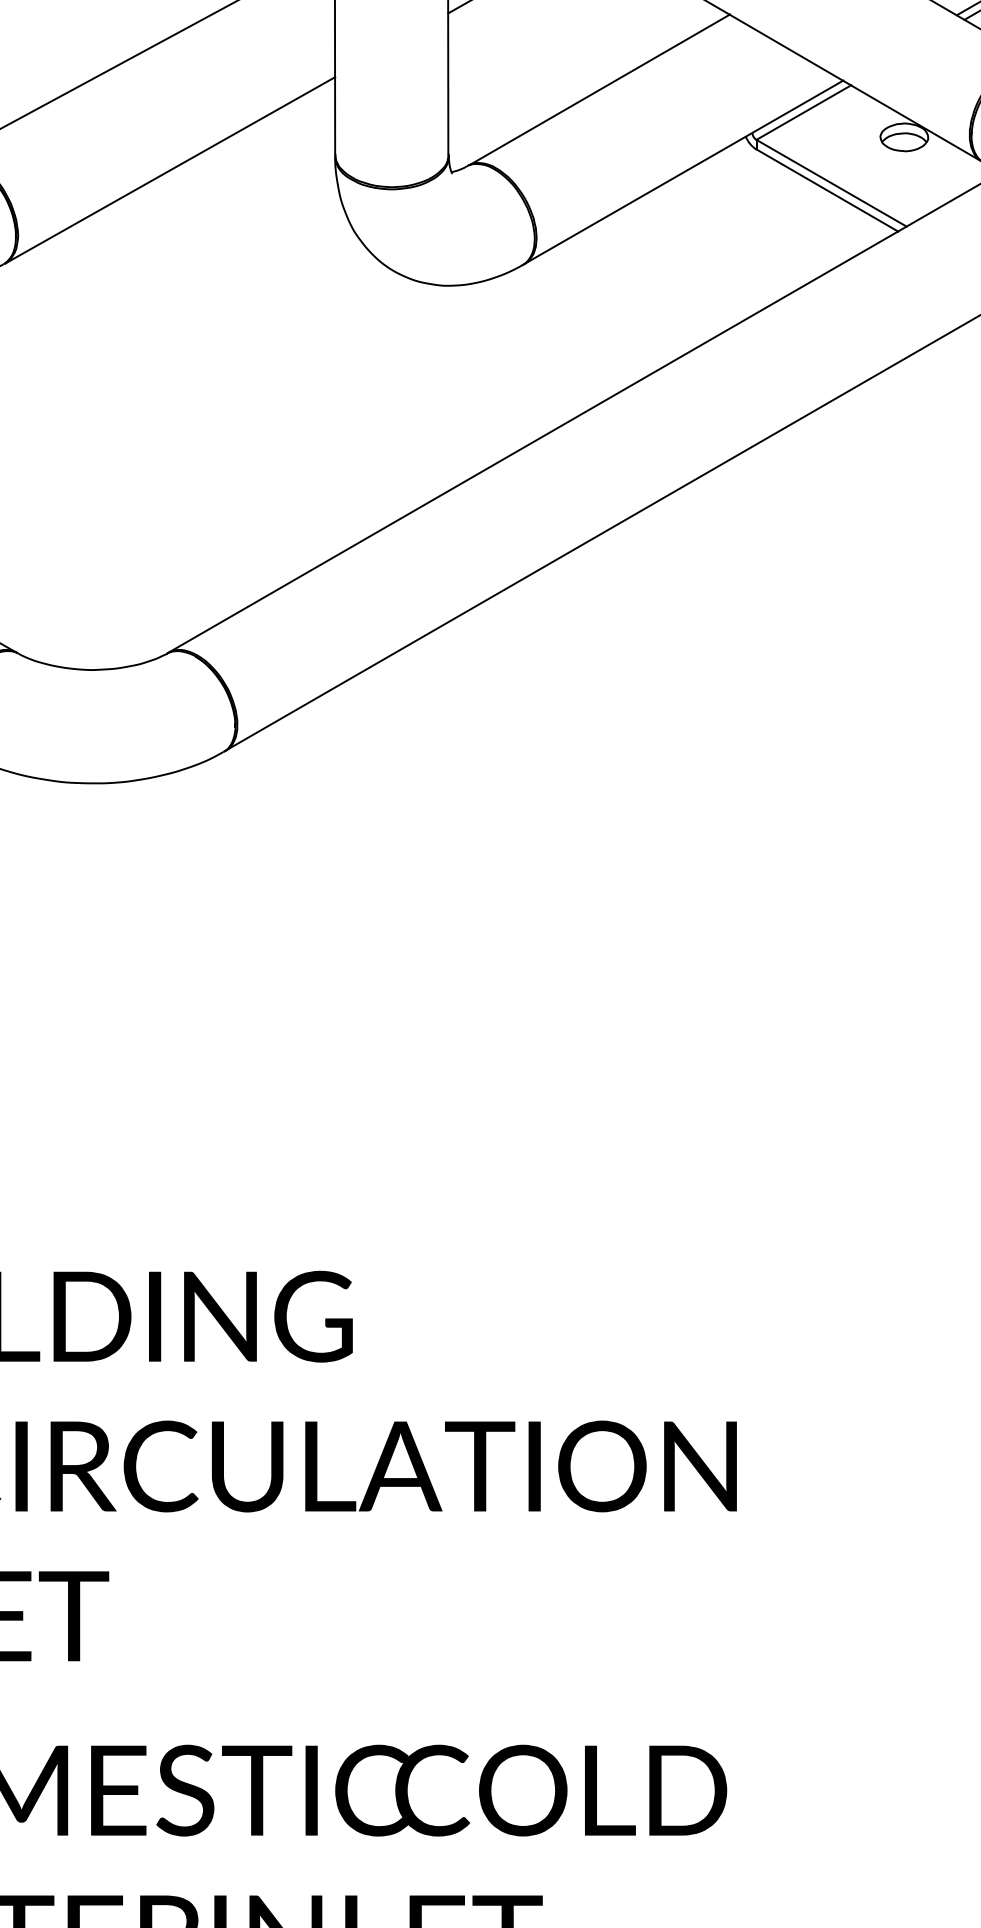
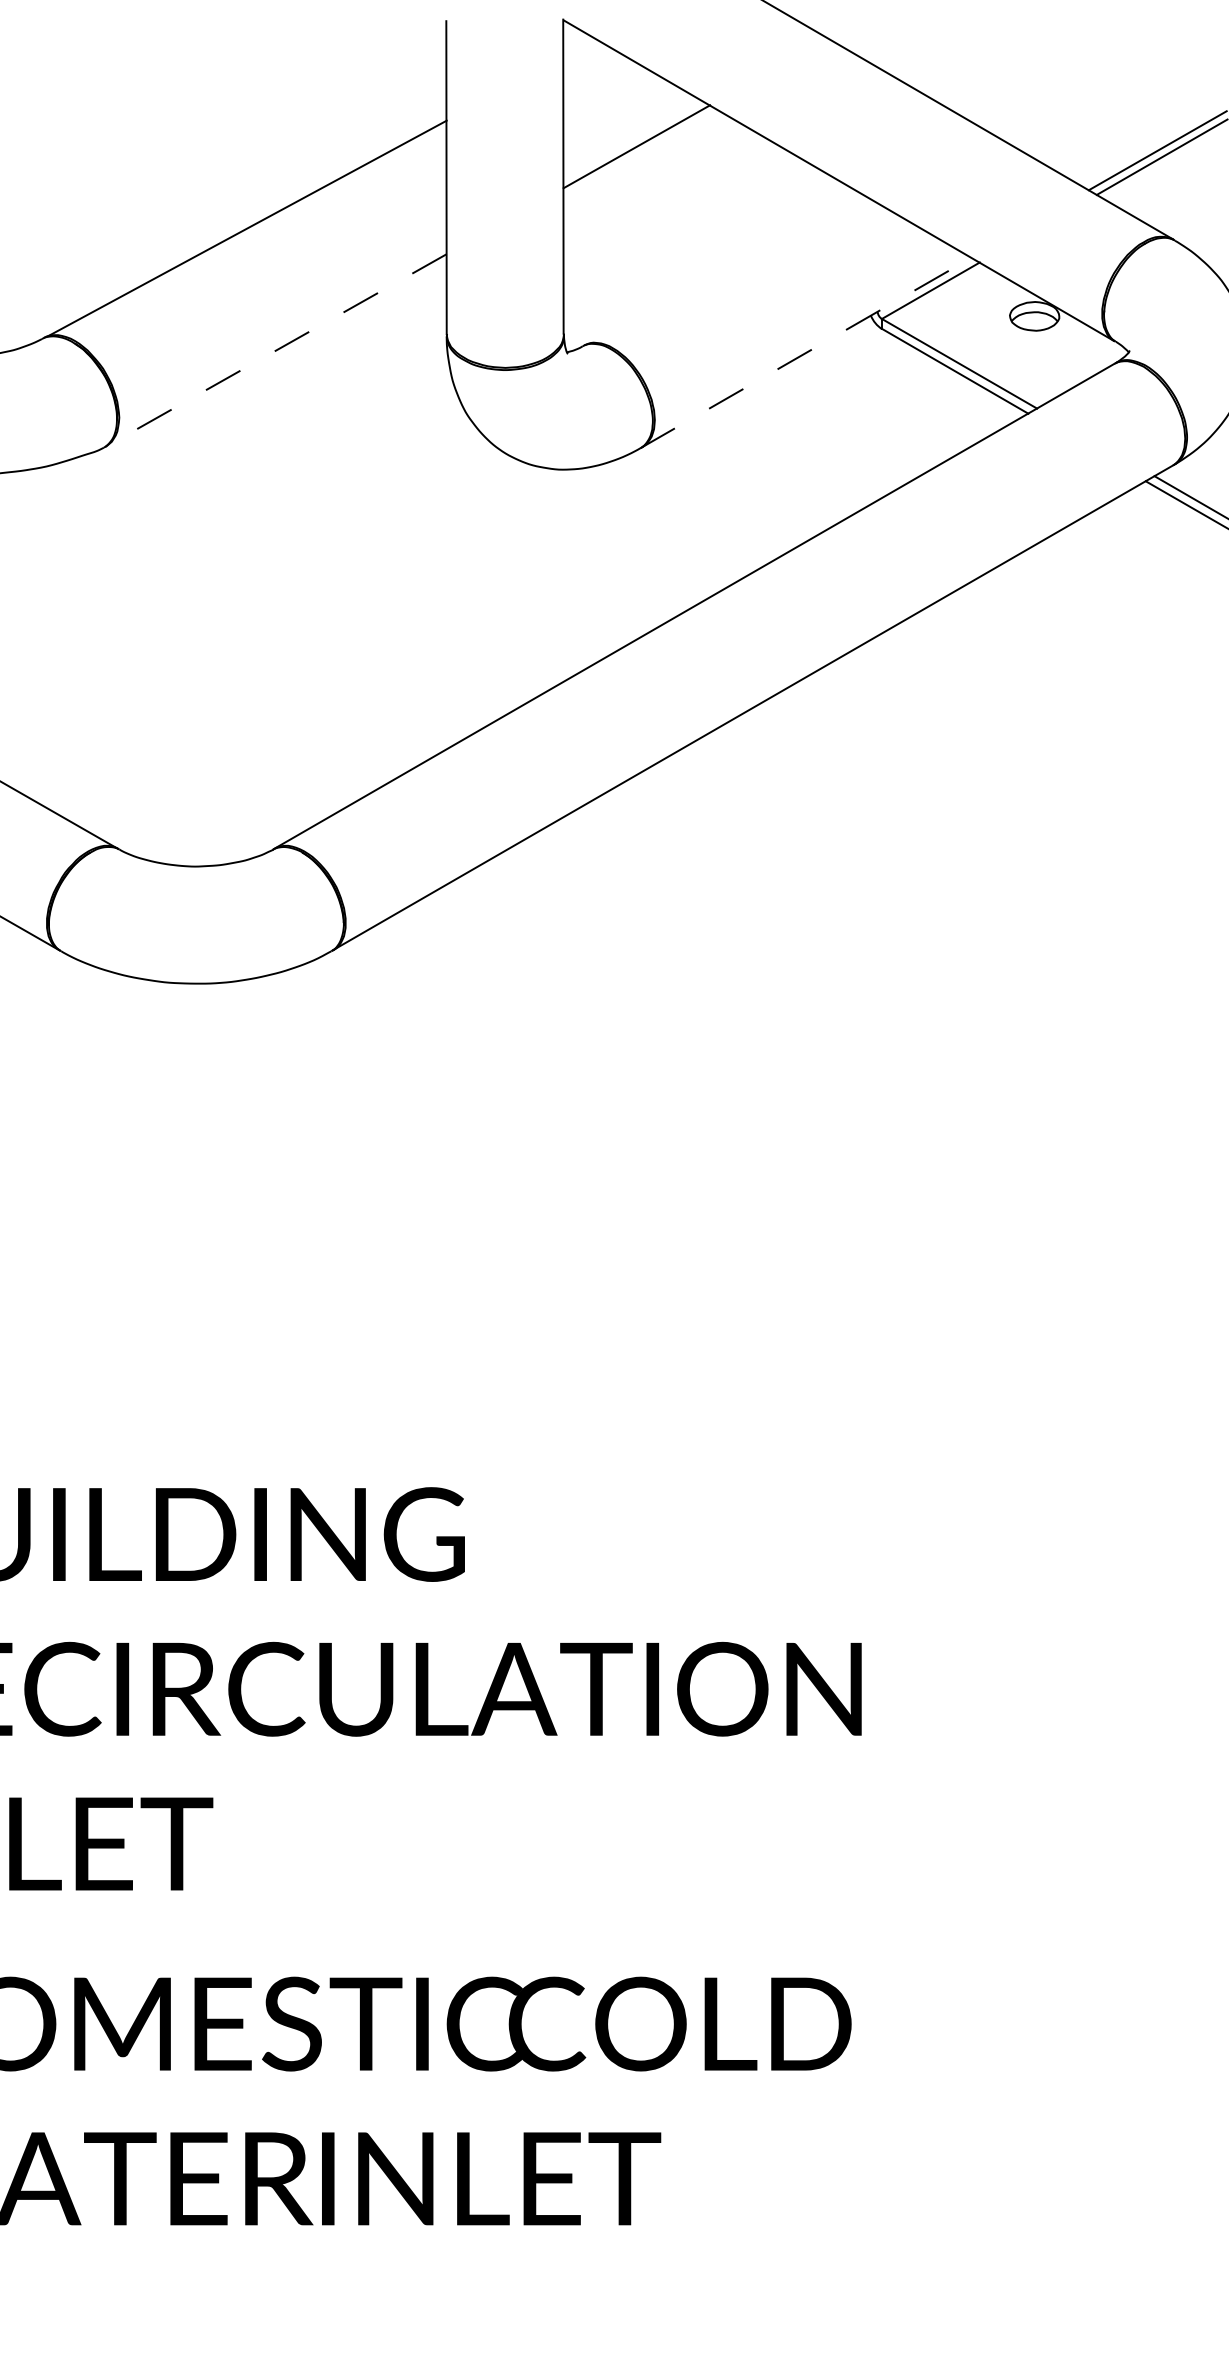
line: (600, 89) -> (720, 266), removed
line: (170, 170) -> (276, 350), solid -> dashed
line: (683, 172) -> (806, 352), solid -> dashed

